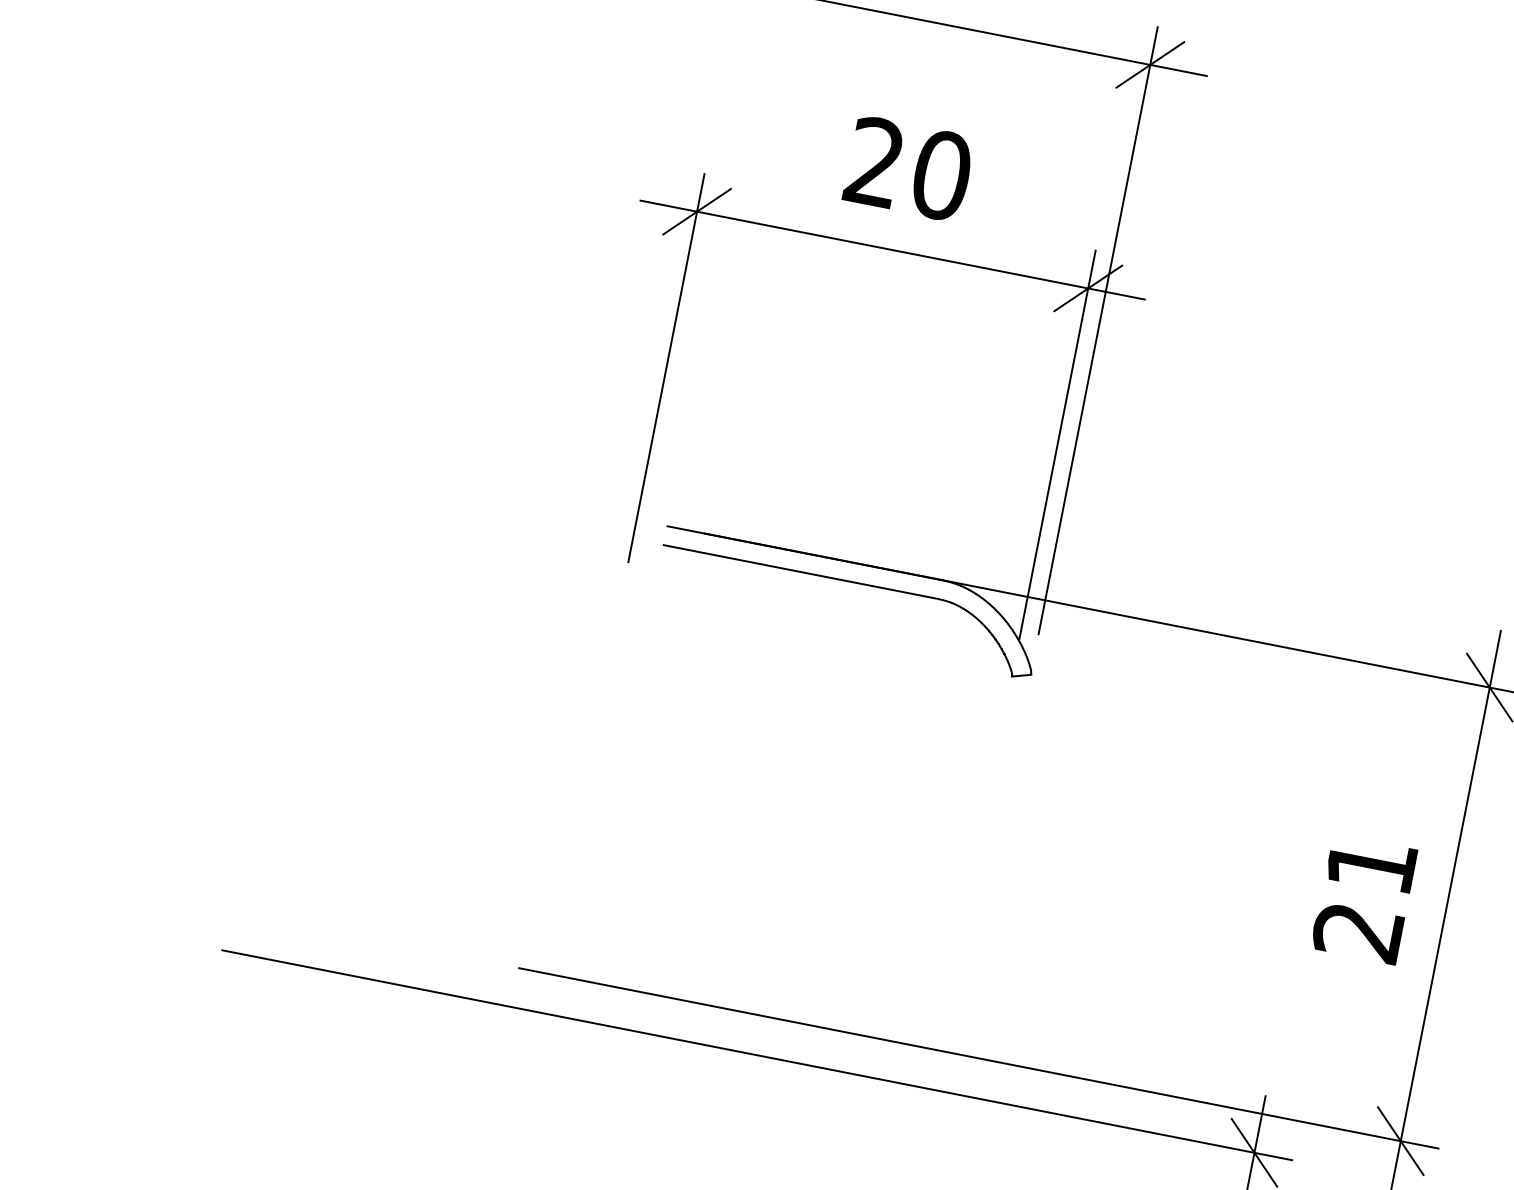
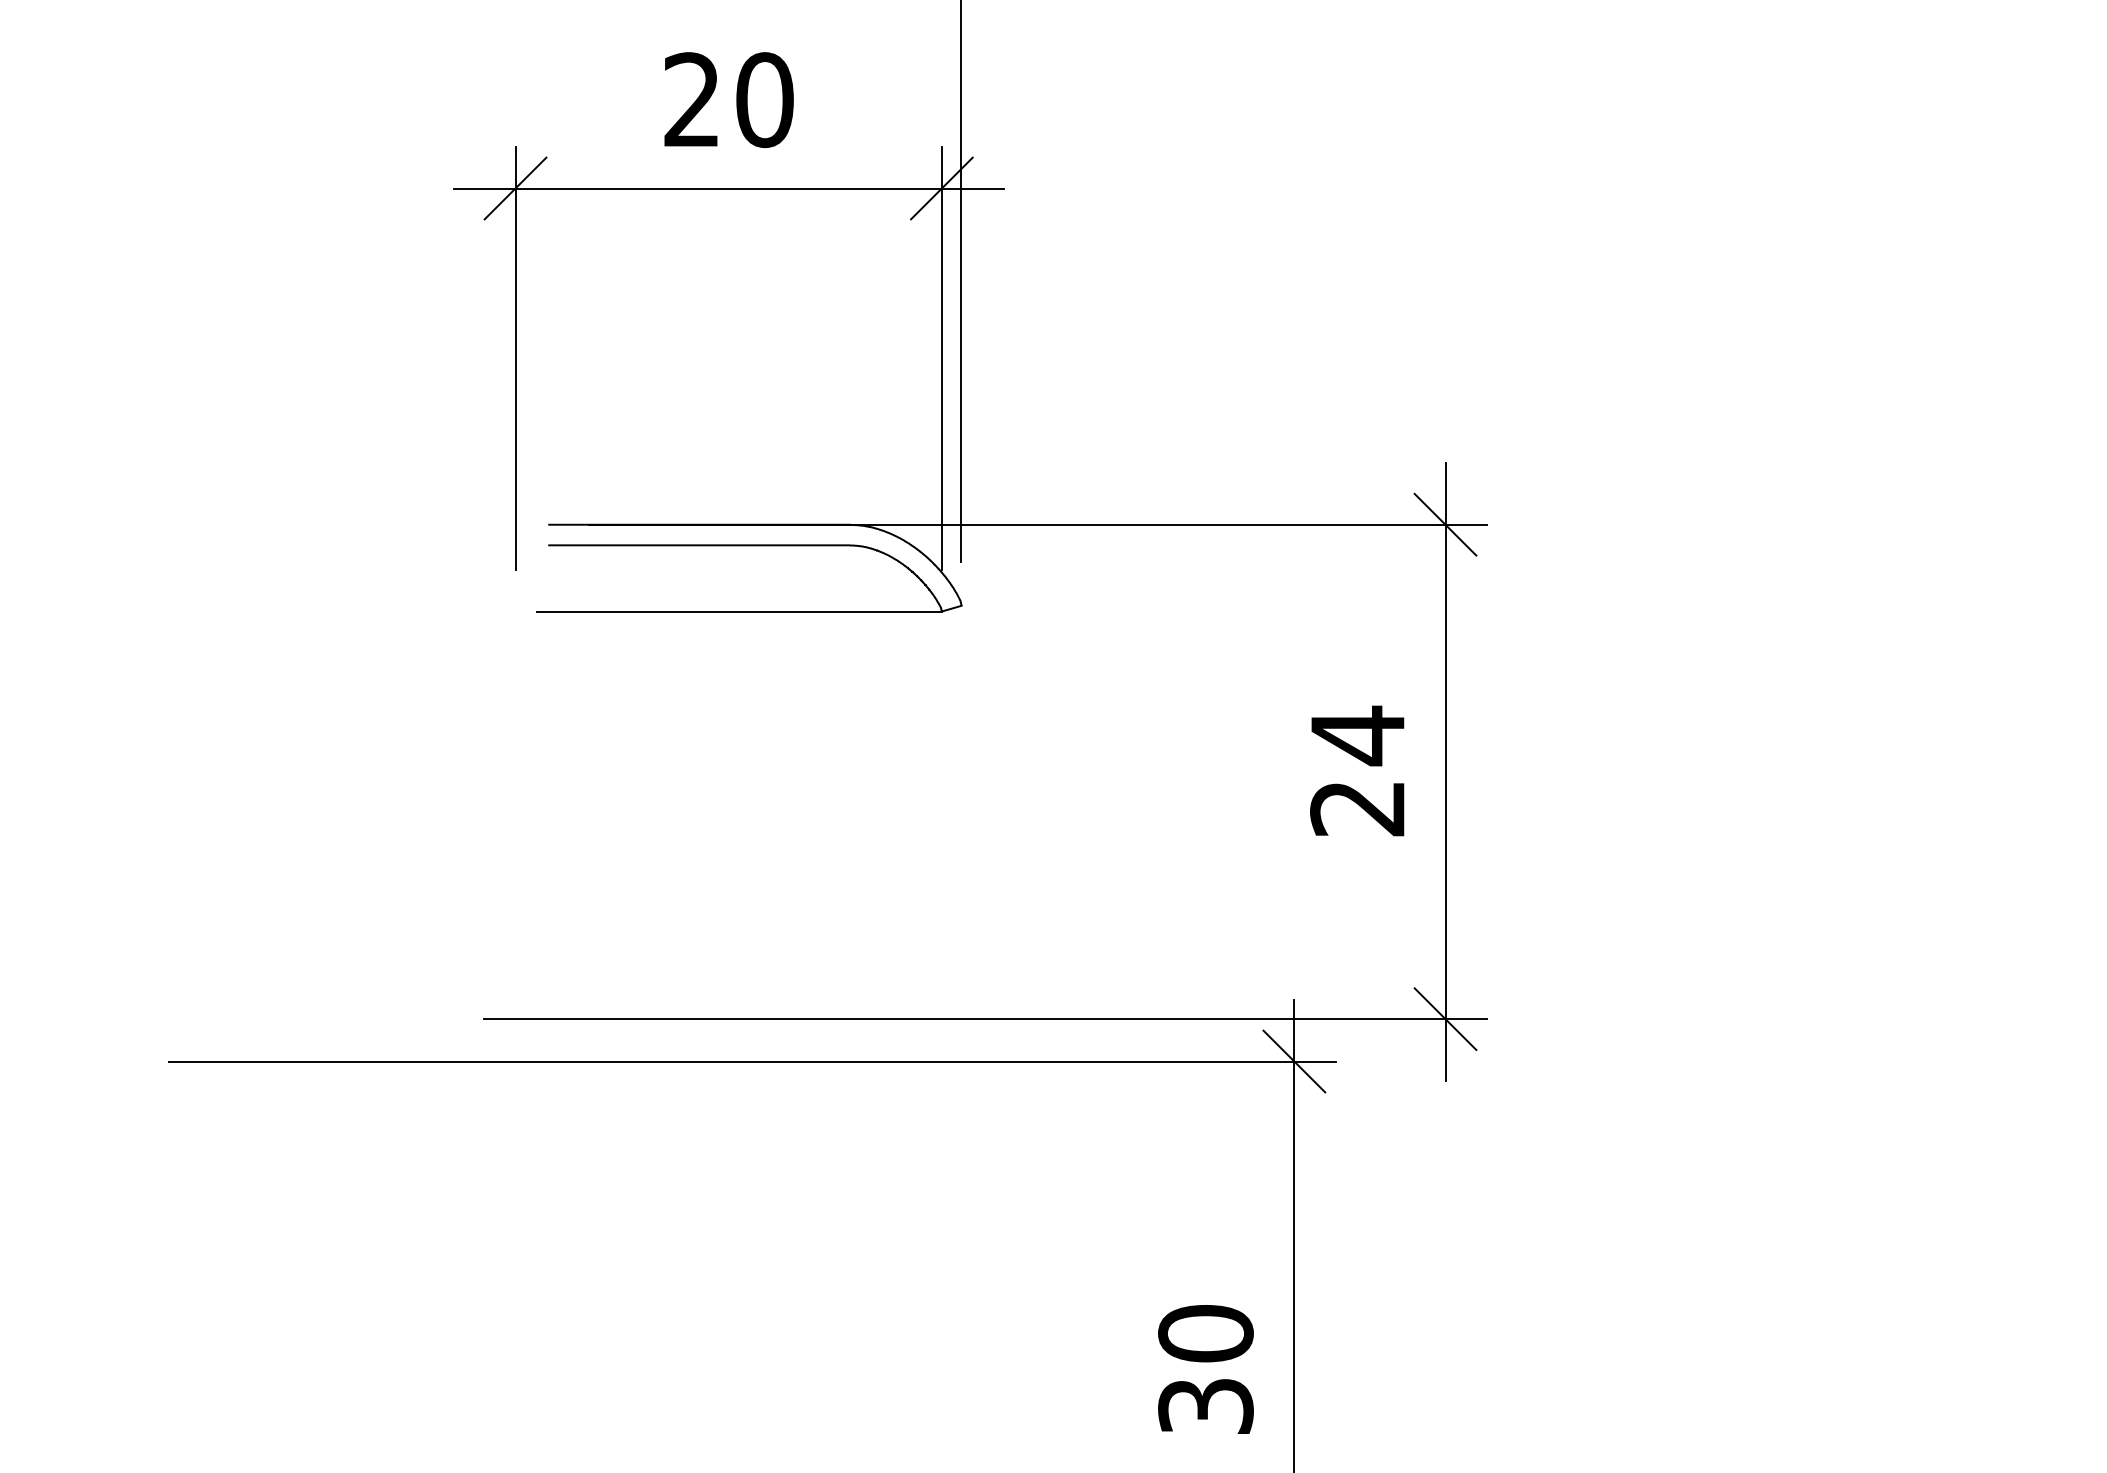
line: (825, 639) -> (738, 611), added
text: (1371, 865) -> (1357, 735), 21 -> 24

